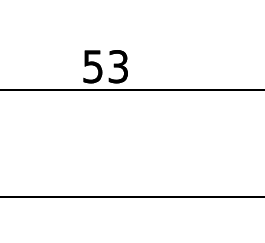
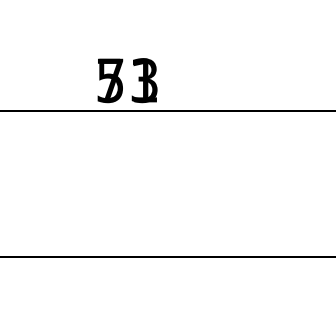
text: (105, 66) -> (127, 80), 53 -> 71

